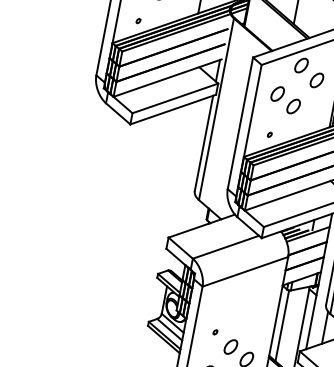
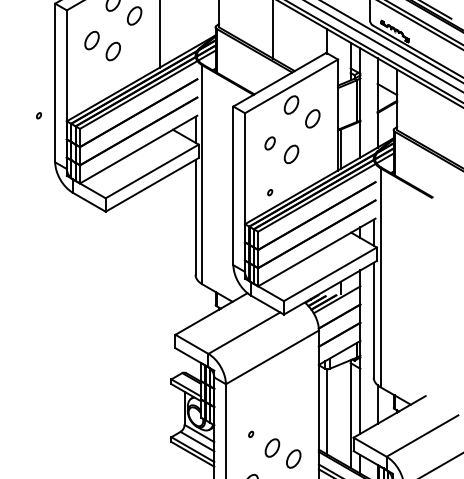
part: (138, 20) -> (38, 115), moved
part: (277, 93) -> (269, 143), size x0.7

